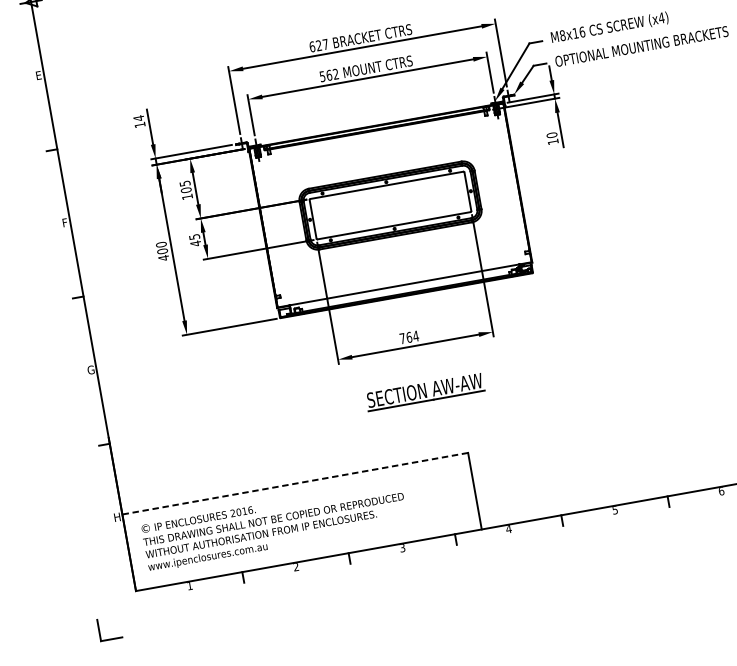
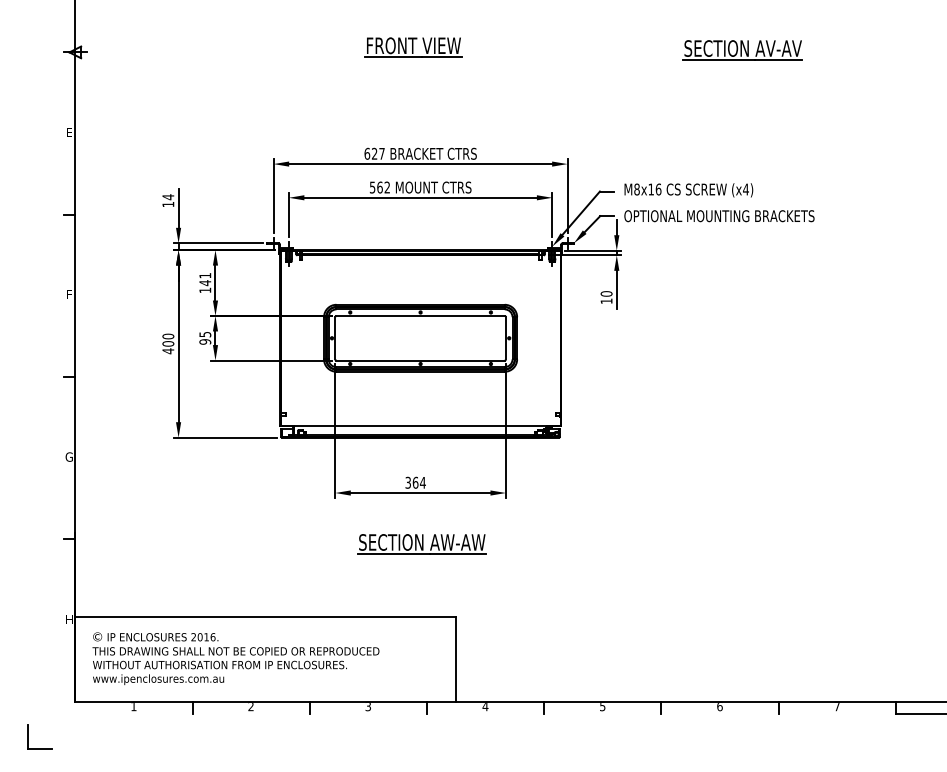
text: (185, 186) -> (205, 279), 105 -> 141
text: (195, 243) -> (205, 341), 45 -> 95
text: (401, 338) -> (407, 482), 764 -> 364
line: (294, 483) -> (265, 617), dashed -> solid

